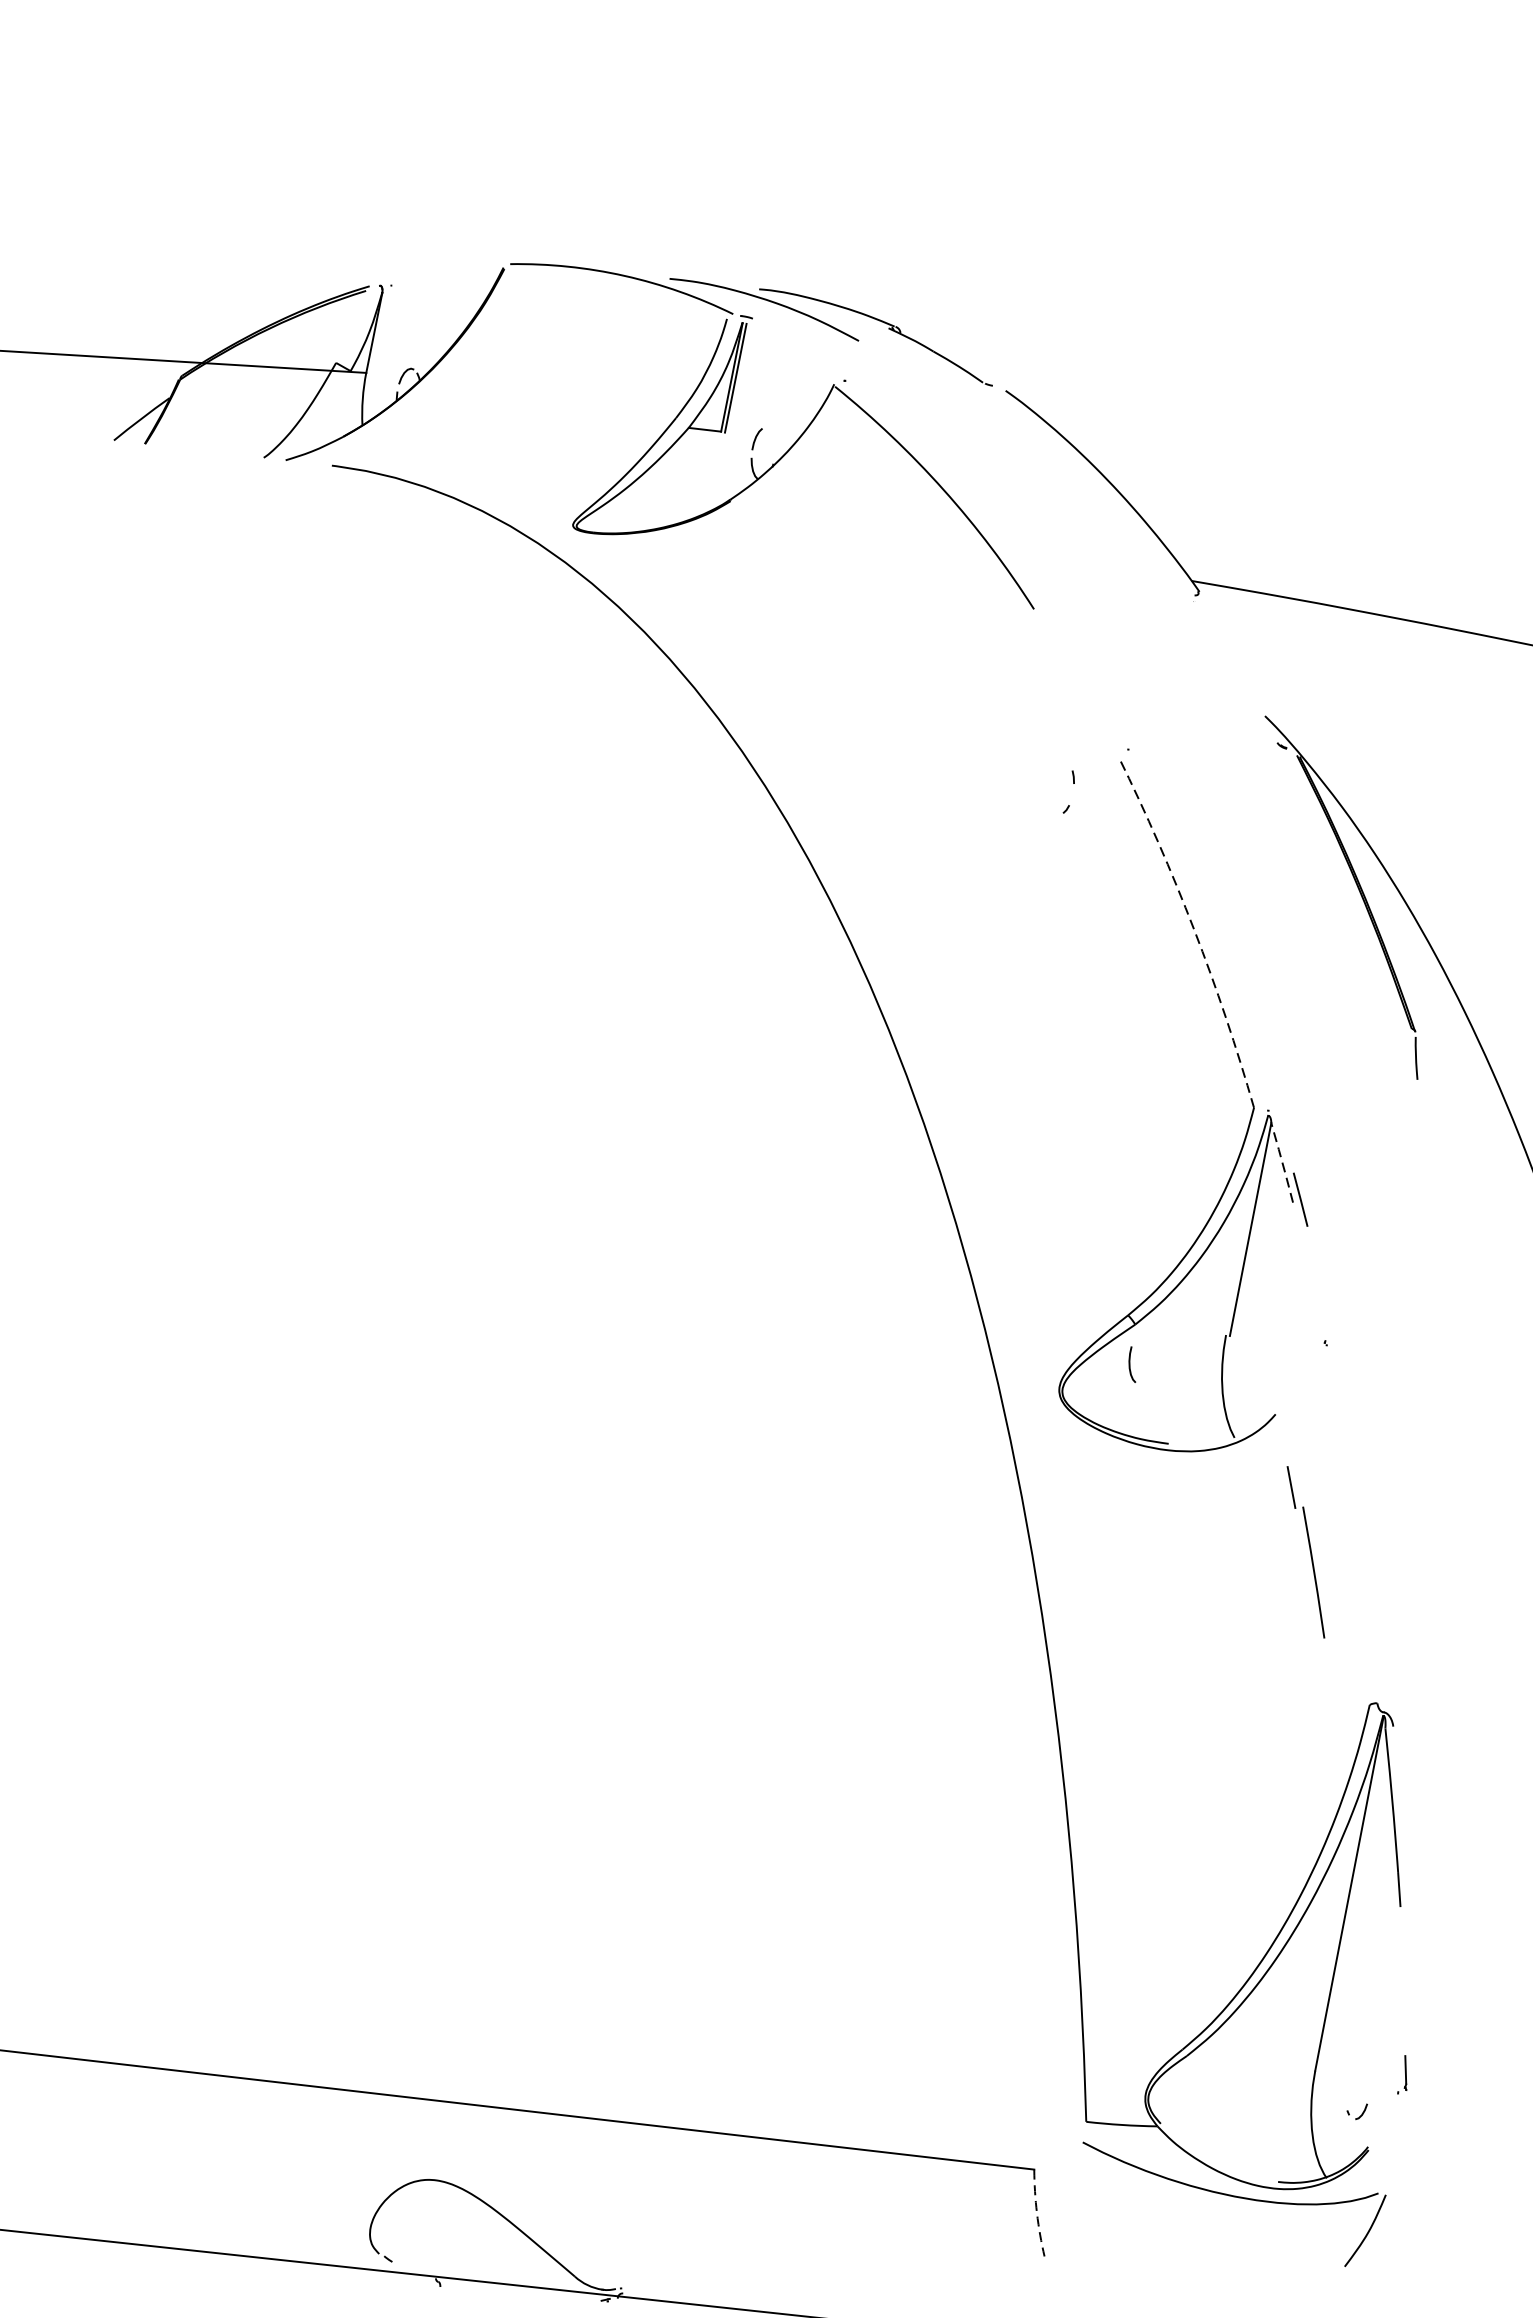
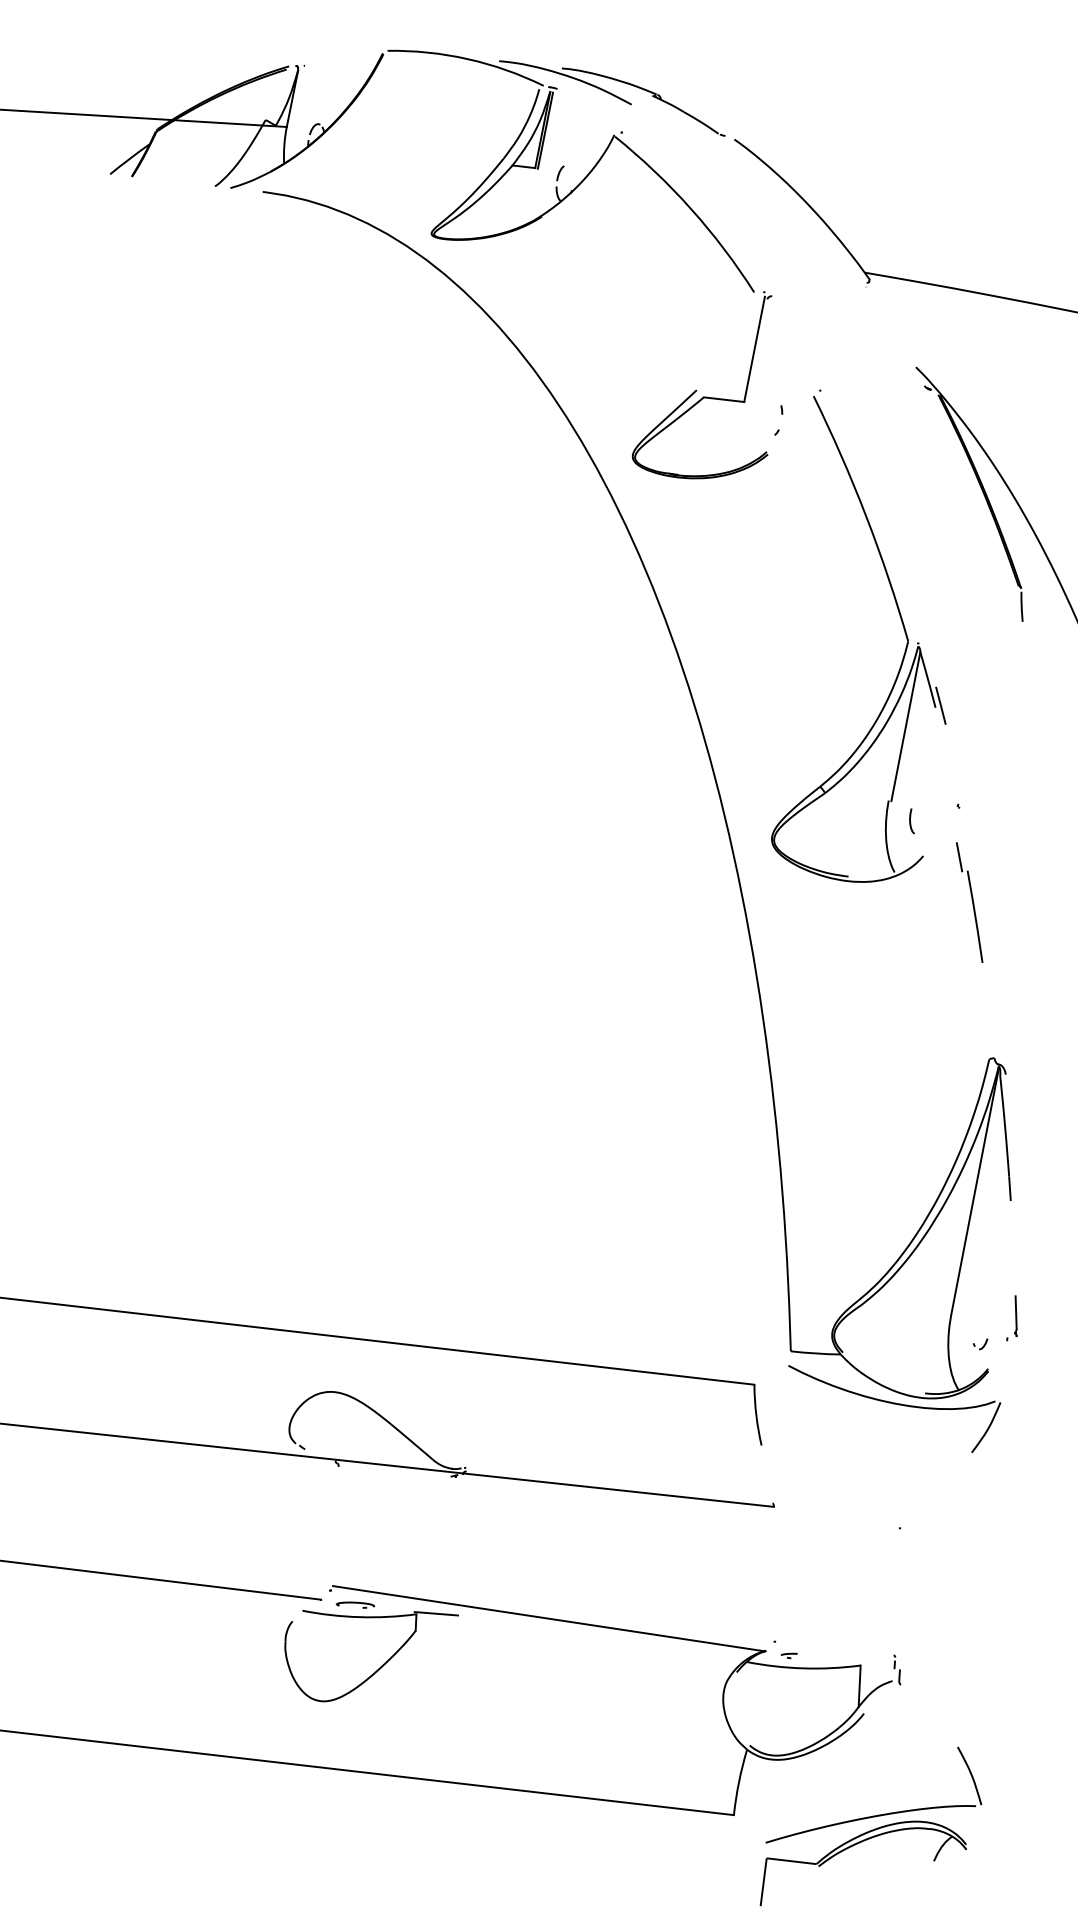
part: (951, 747) -> (696, 389), added
arc: (1194, 929) -> (866, 516), dashed -> solid
line: (1282, 1162) -> (928, 679), dashed -> solid
curve: (1130, 1365) -> (910, 821), moved
part: (1305, 1552) -> (969, 902), moved
part: (1401, 2074) -> (1011, 1318), size x1.67
arc: (1037, 2213) -> (756, 1415), dashed -> solid

